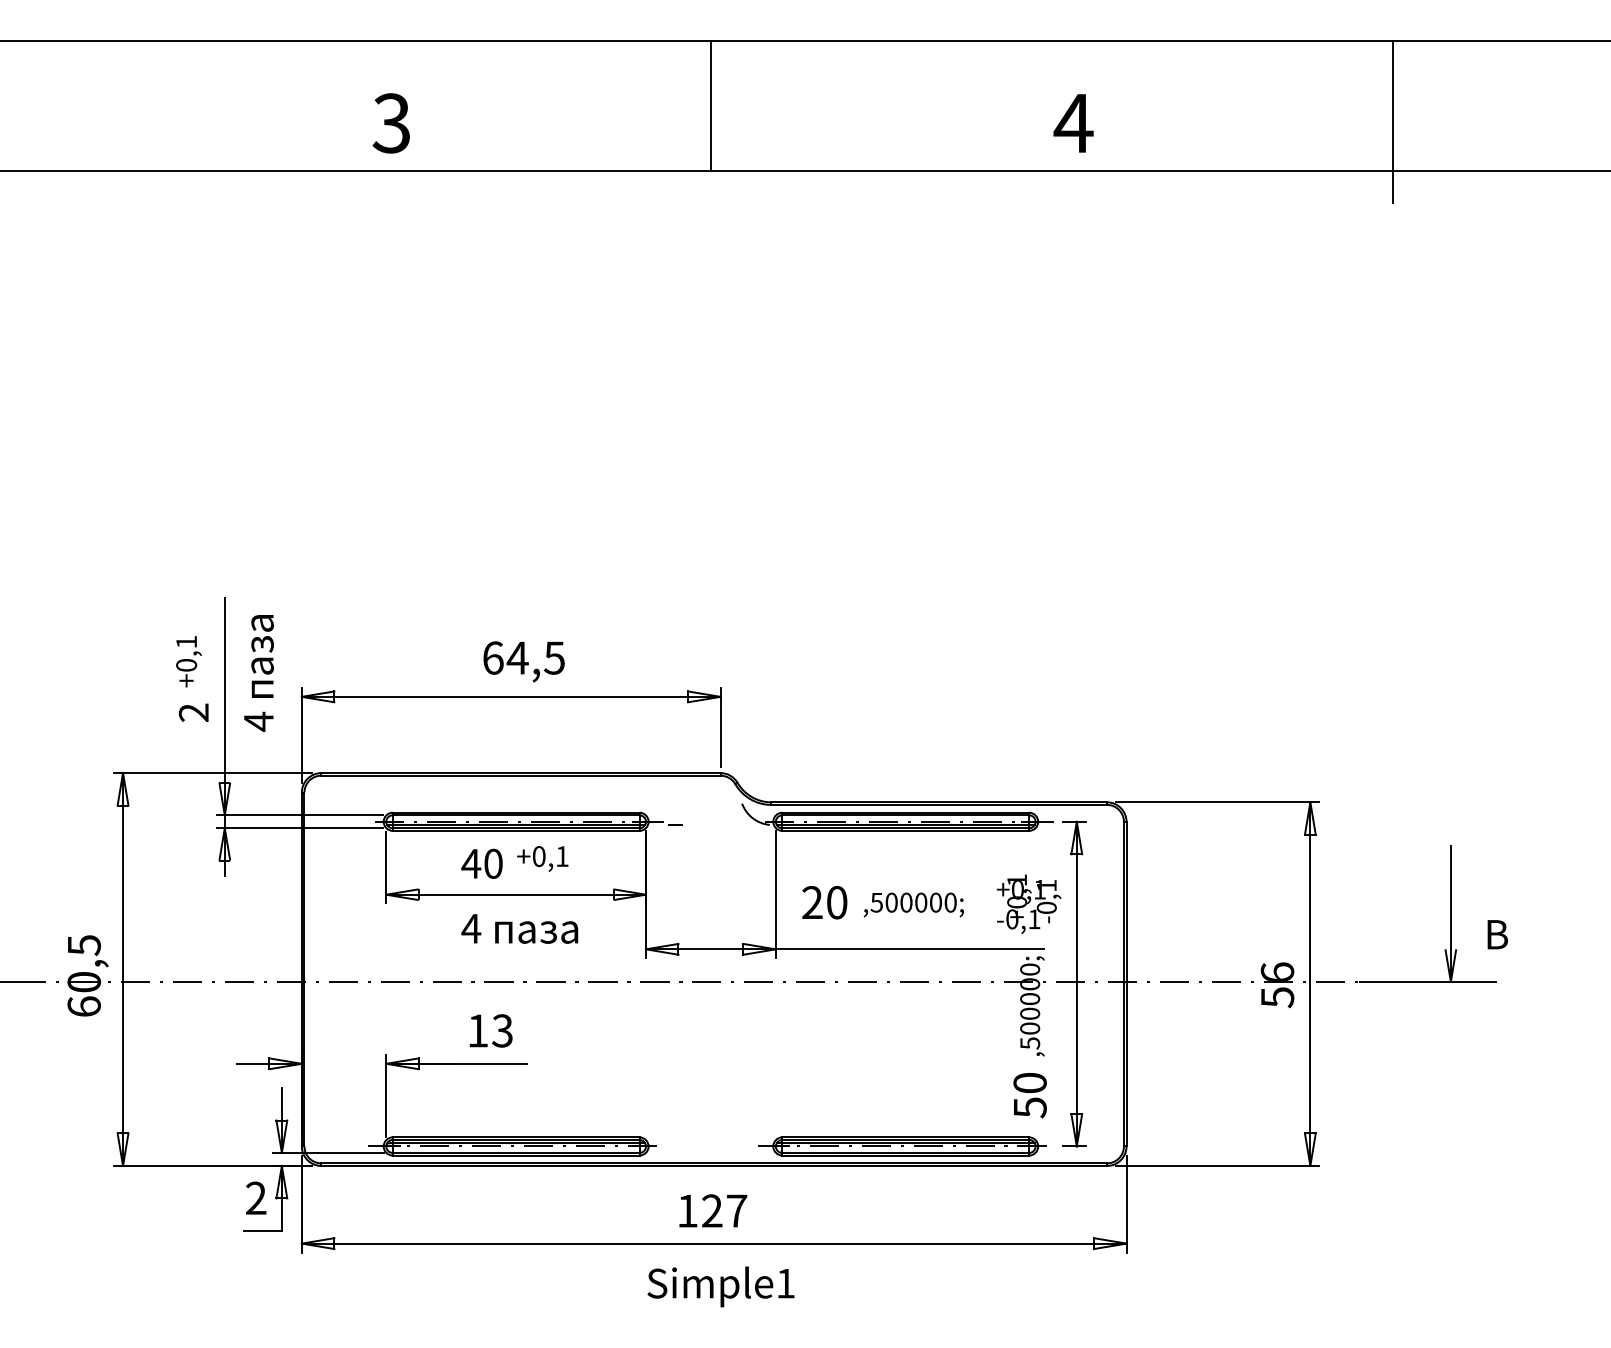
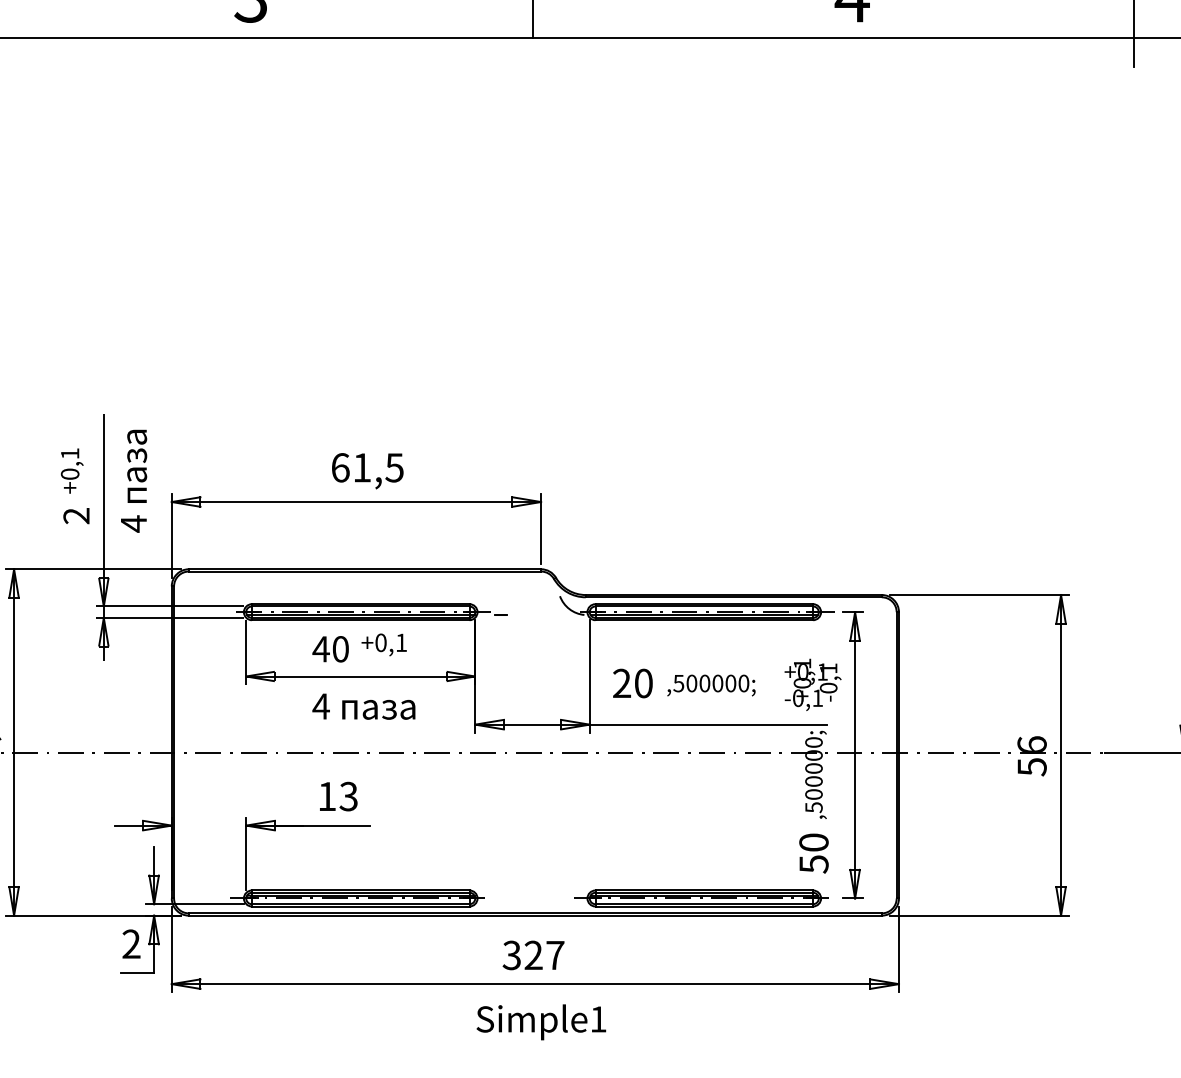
text: (517, 657) -> (361, 467), 64,5 -> 61,5
text: (687, 1210) -> (511, 954), 127 -> 327

